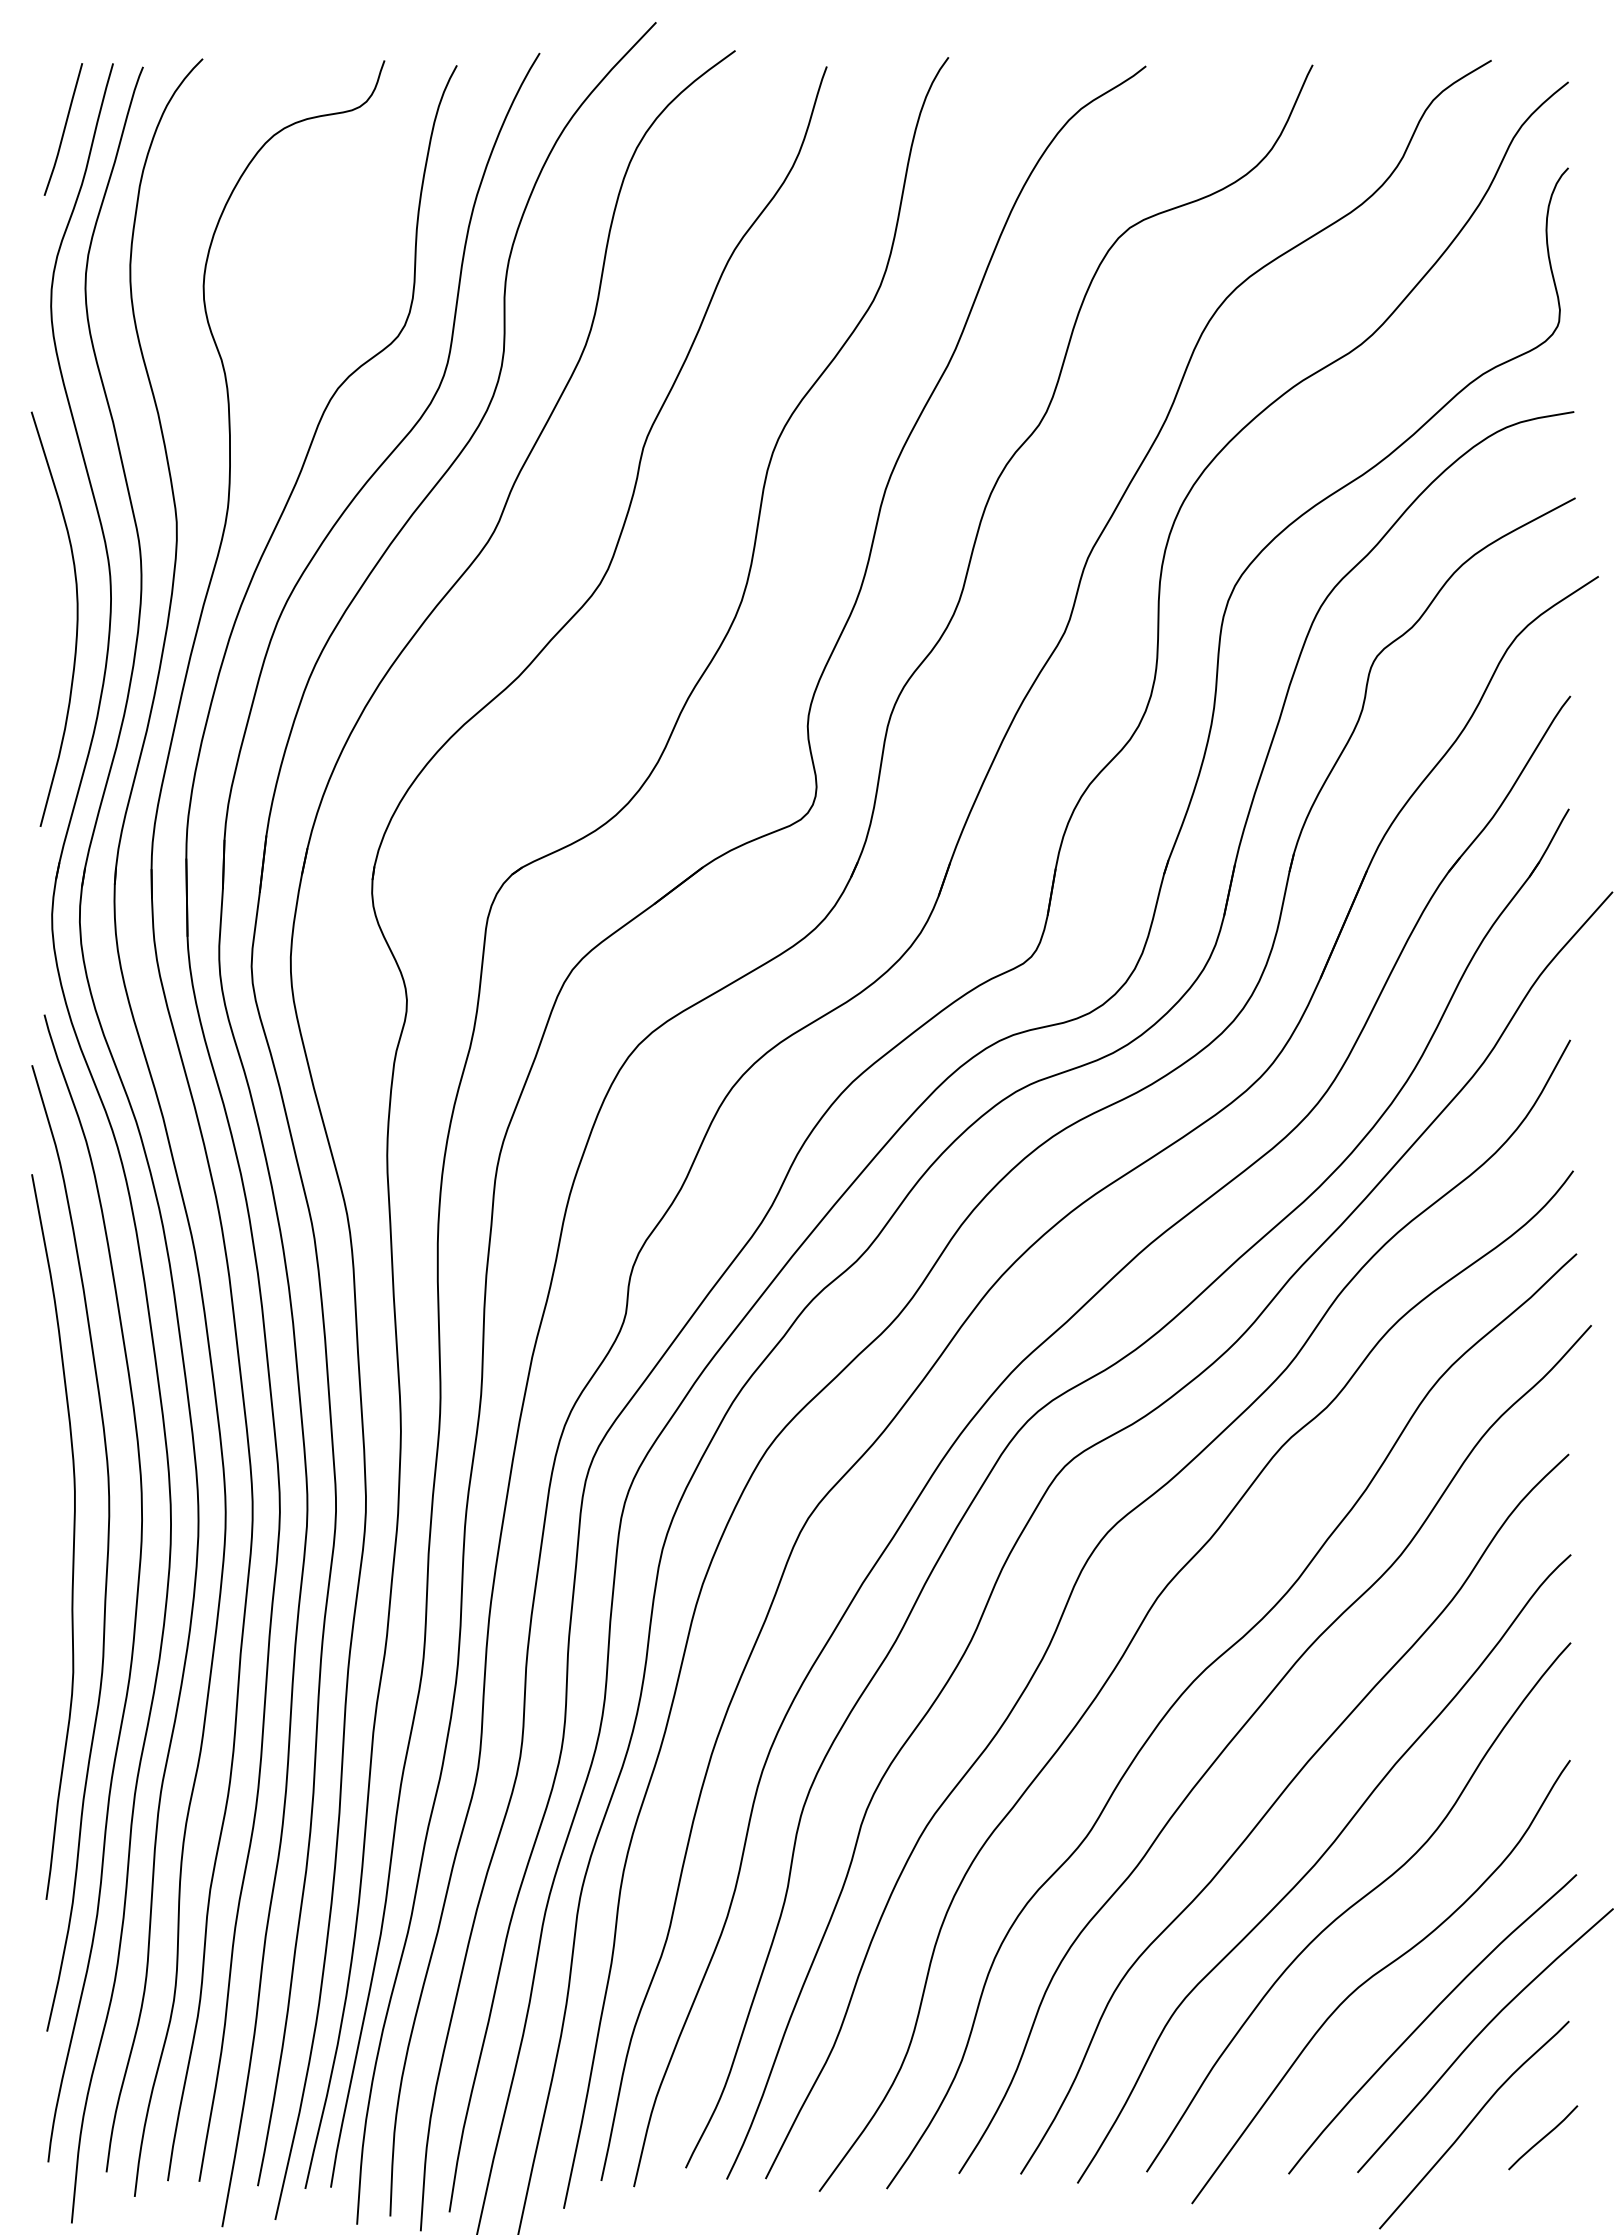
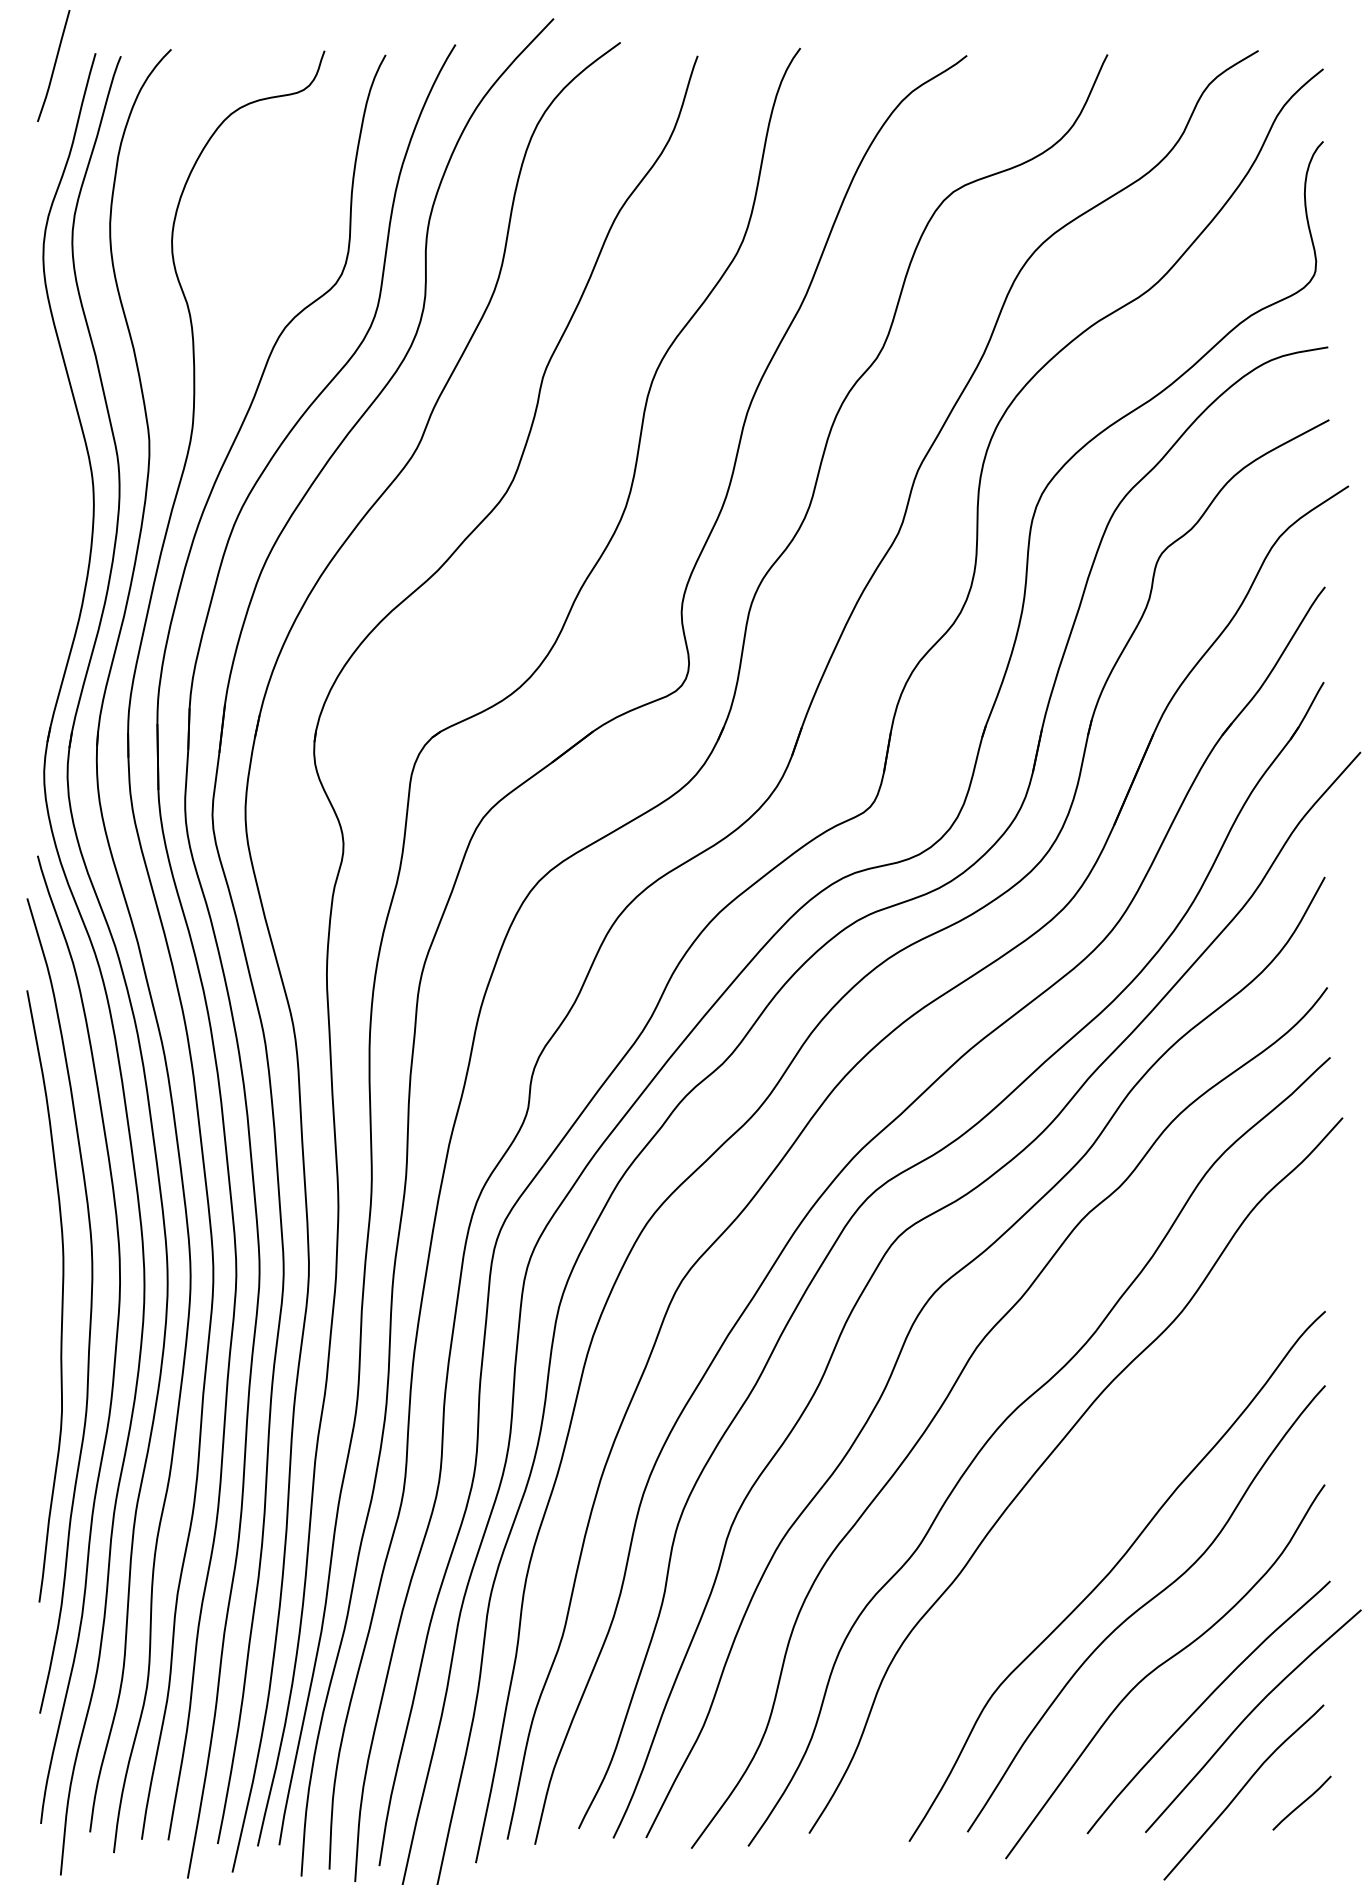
line: (63, 129) -> (53, 65), moved
curve: (76, 618) -> (64, 521), removed
curve: (1276, 1802) -> (1077, 1520), removed

